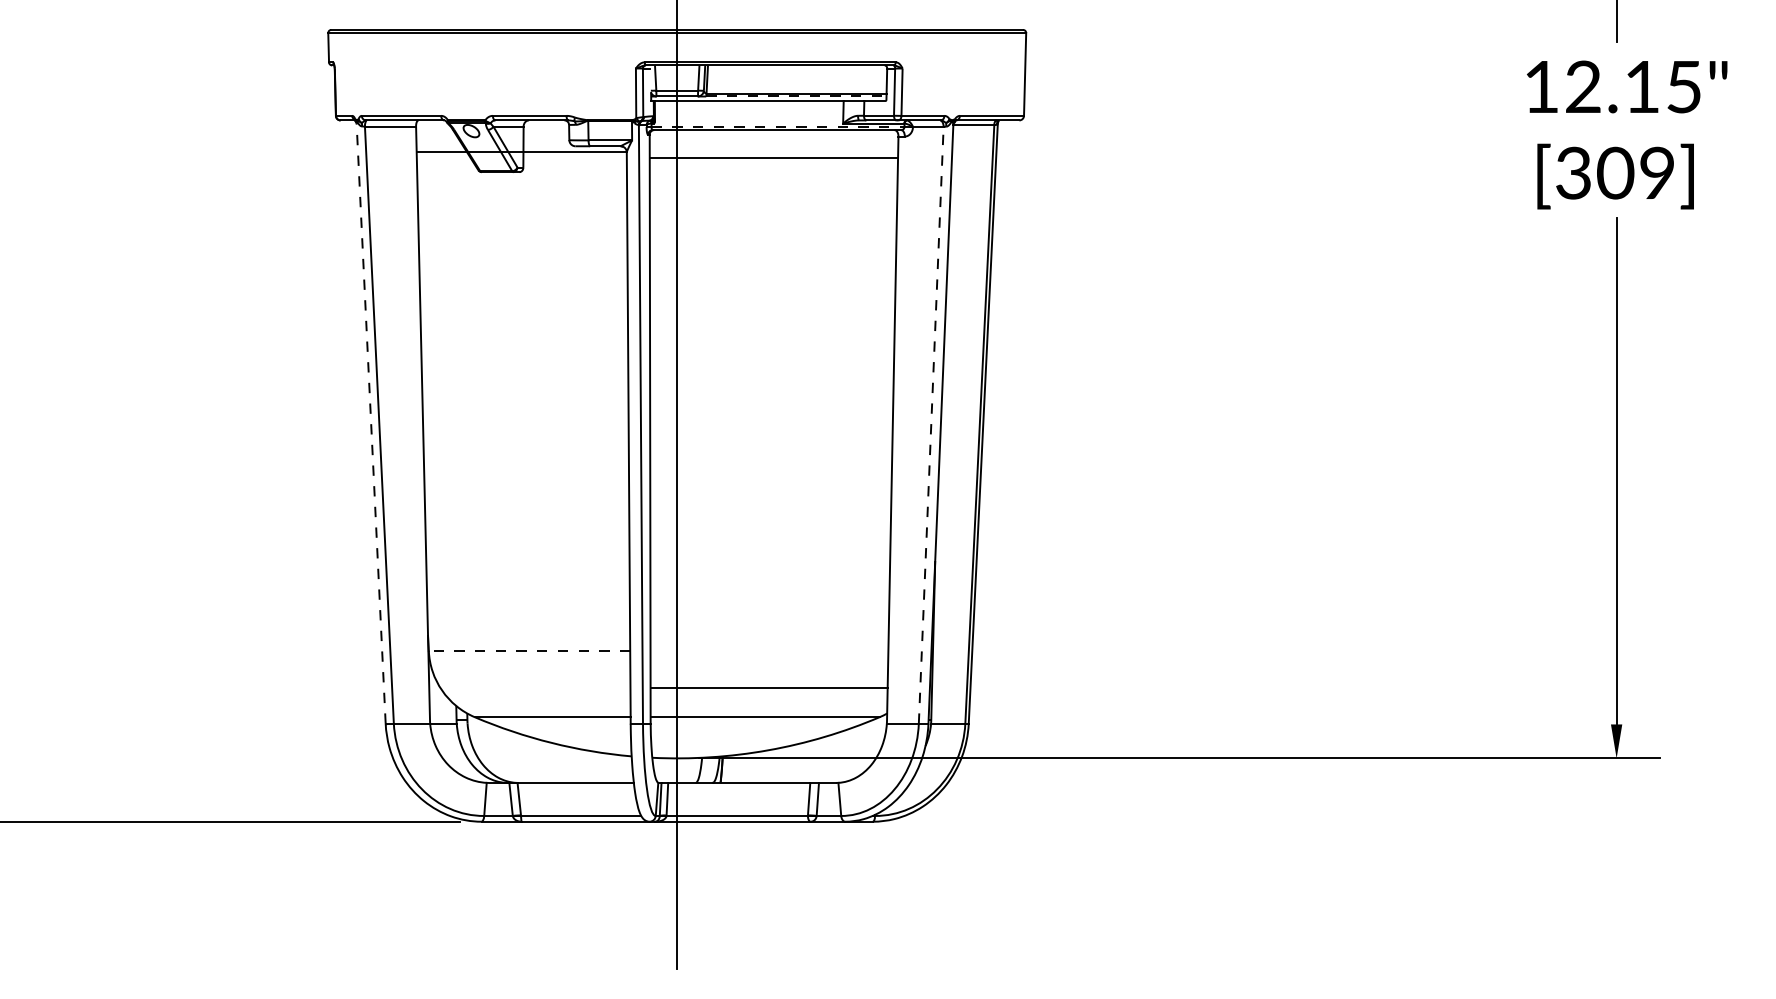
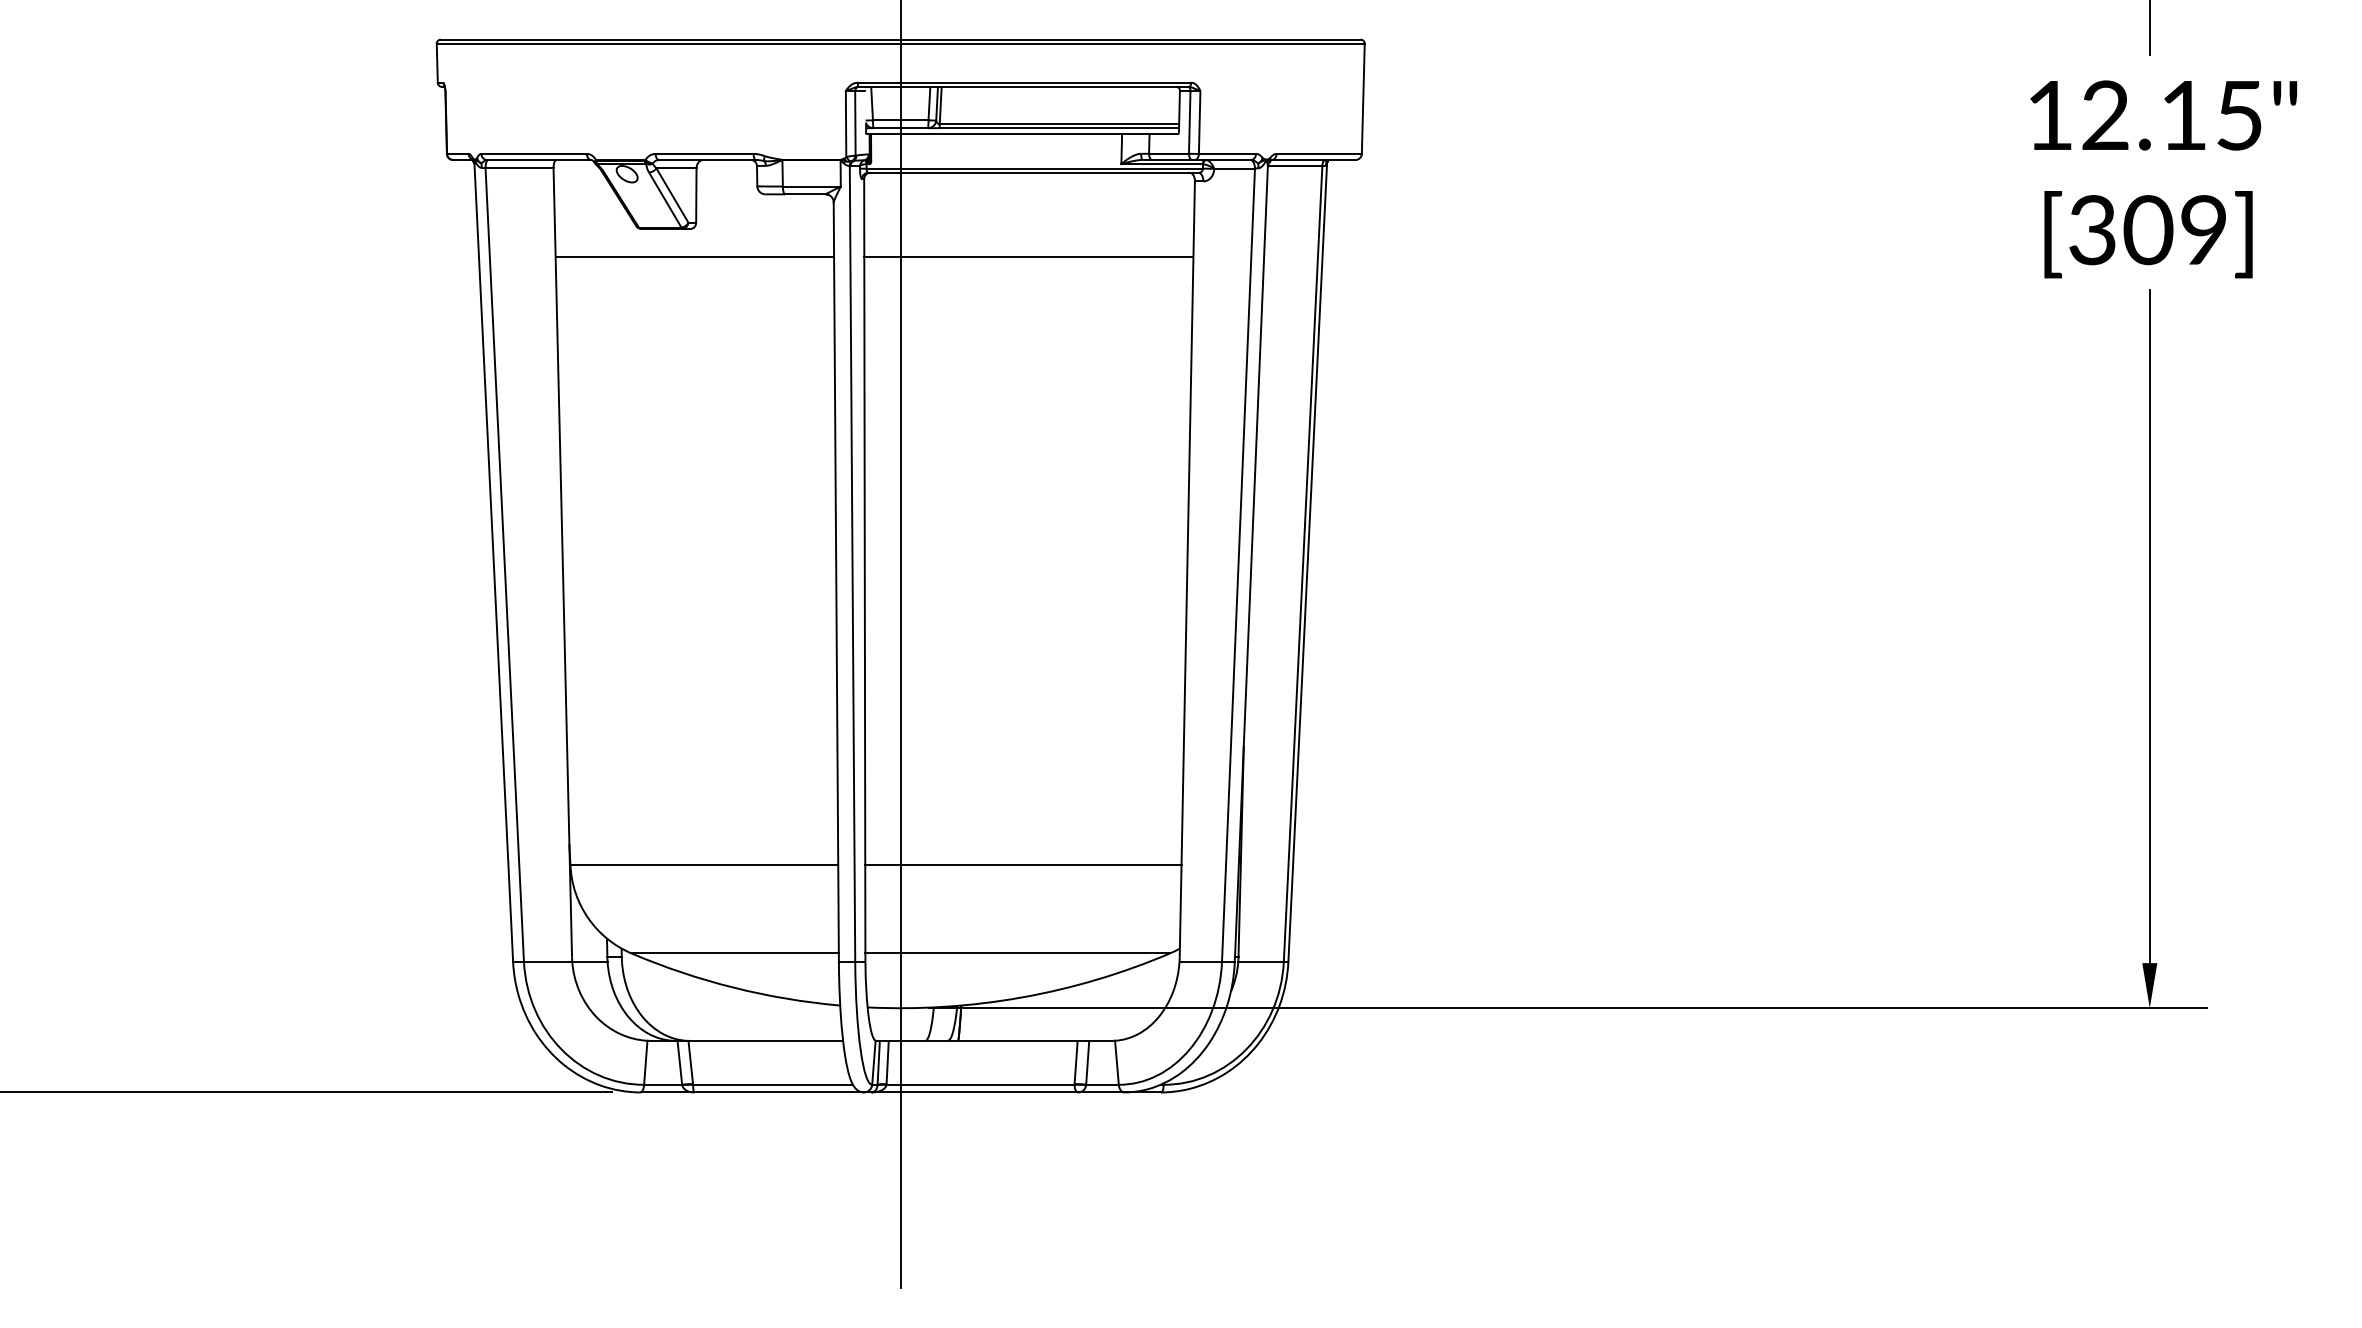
line: (796, 96) -> (1059, 128), dashed -> solid
line: (778, 126) -> (1035, 168), dashed -> solid
line: (522, 152) -> (694, 257), moved
line: (773, 158) -> (1028, 257), moved
line: (370, 423) -> (493, 562), dashed -> solid
line: (931, 424) -> (1238, 564), dashed -> solid
line: (529, 651) -> (704, 865), dashed -> solid
line: (769, 688) -> (1023, 865), moved

